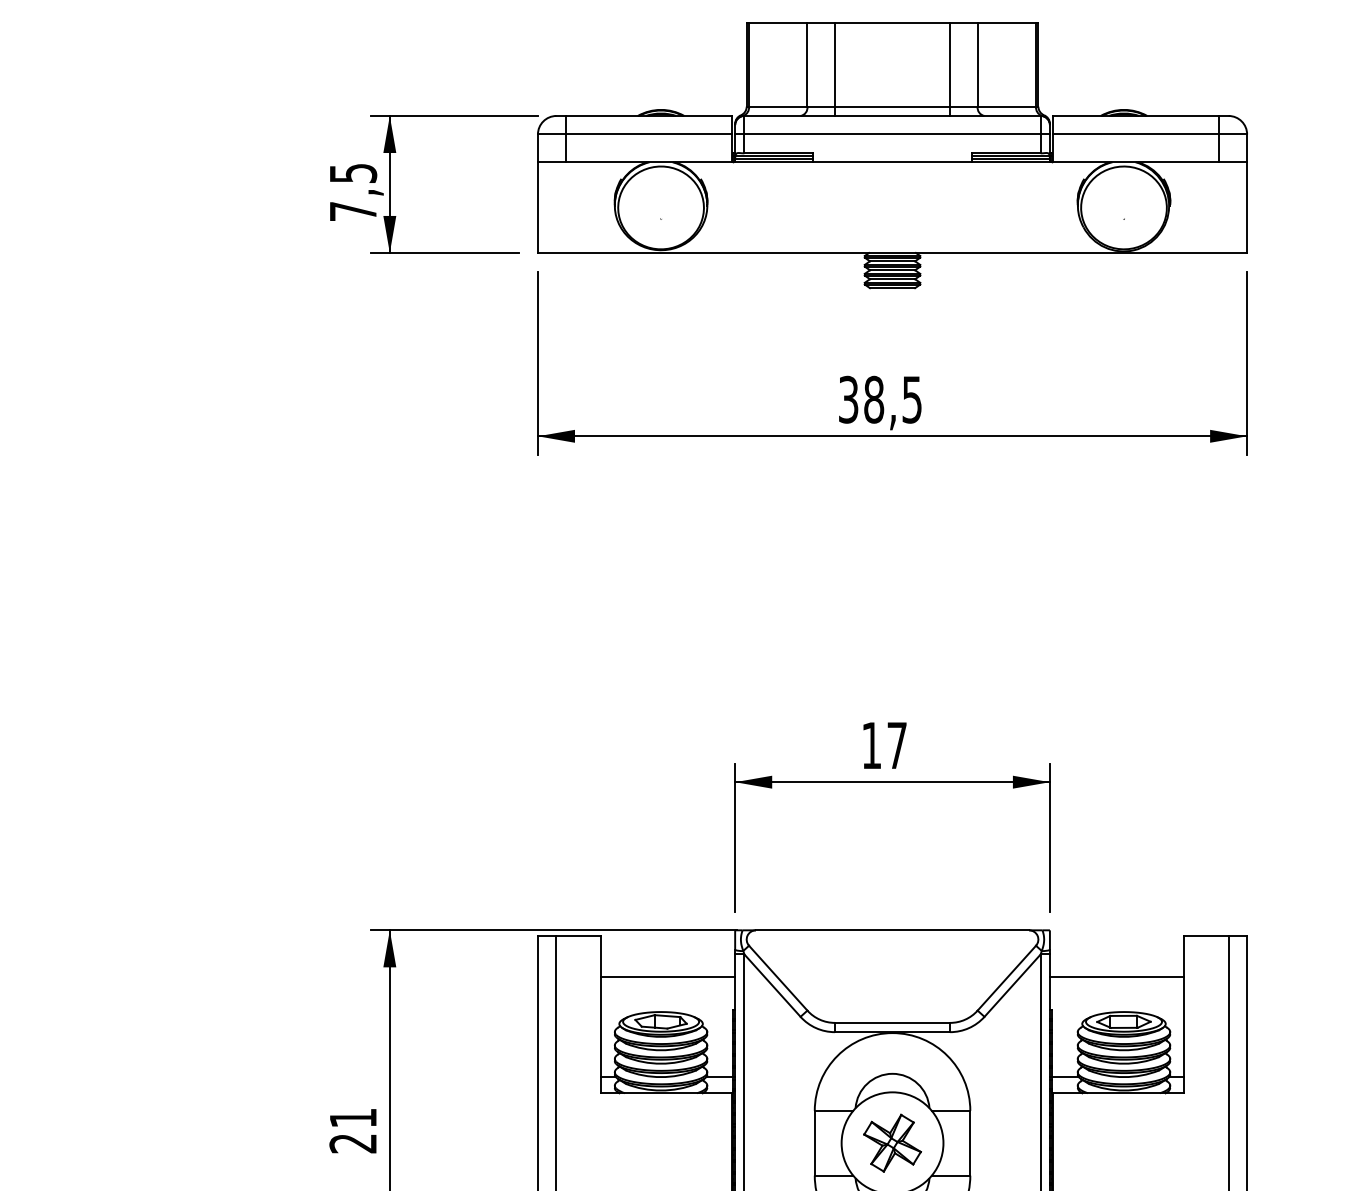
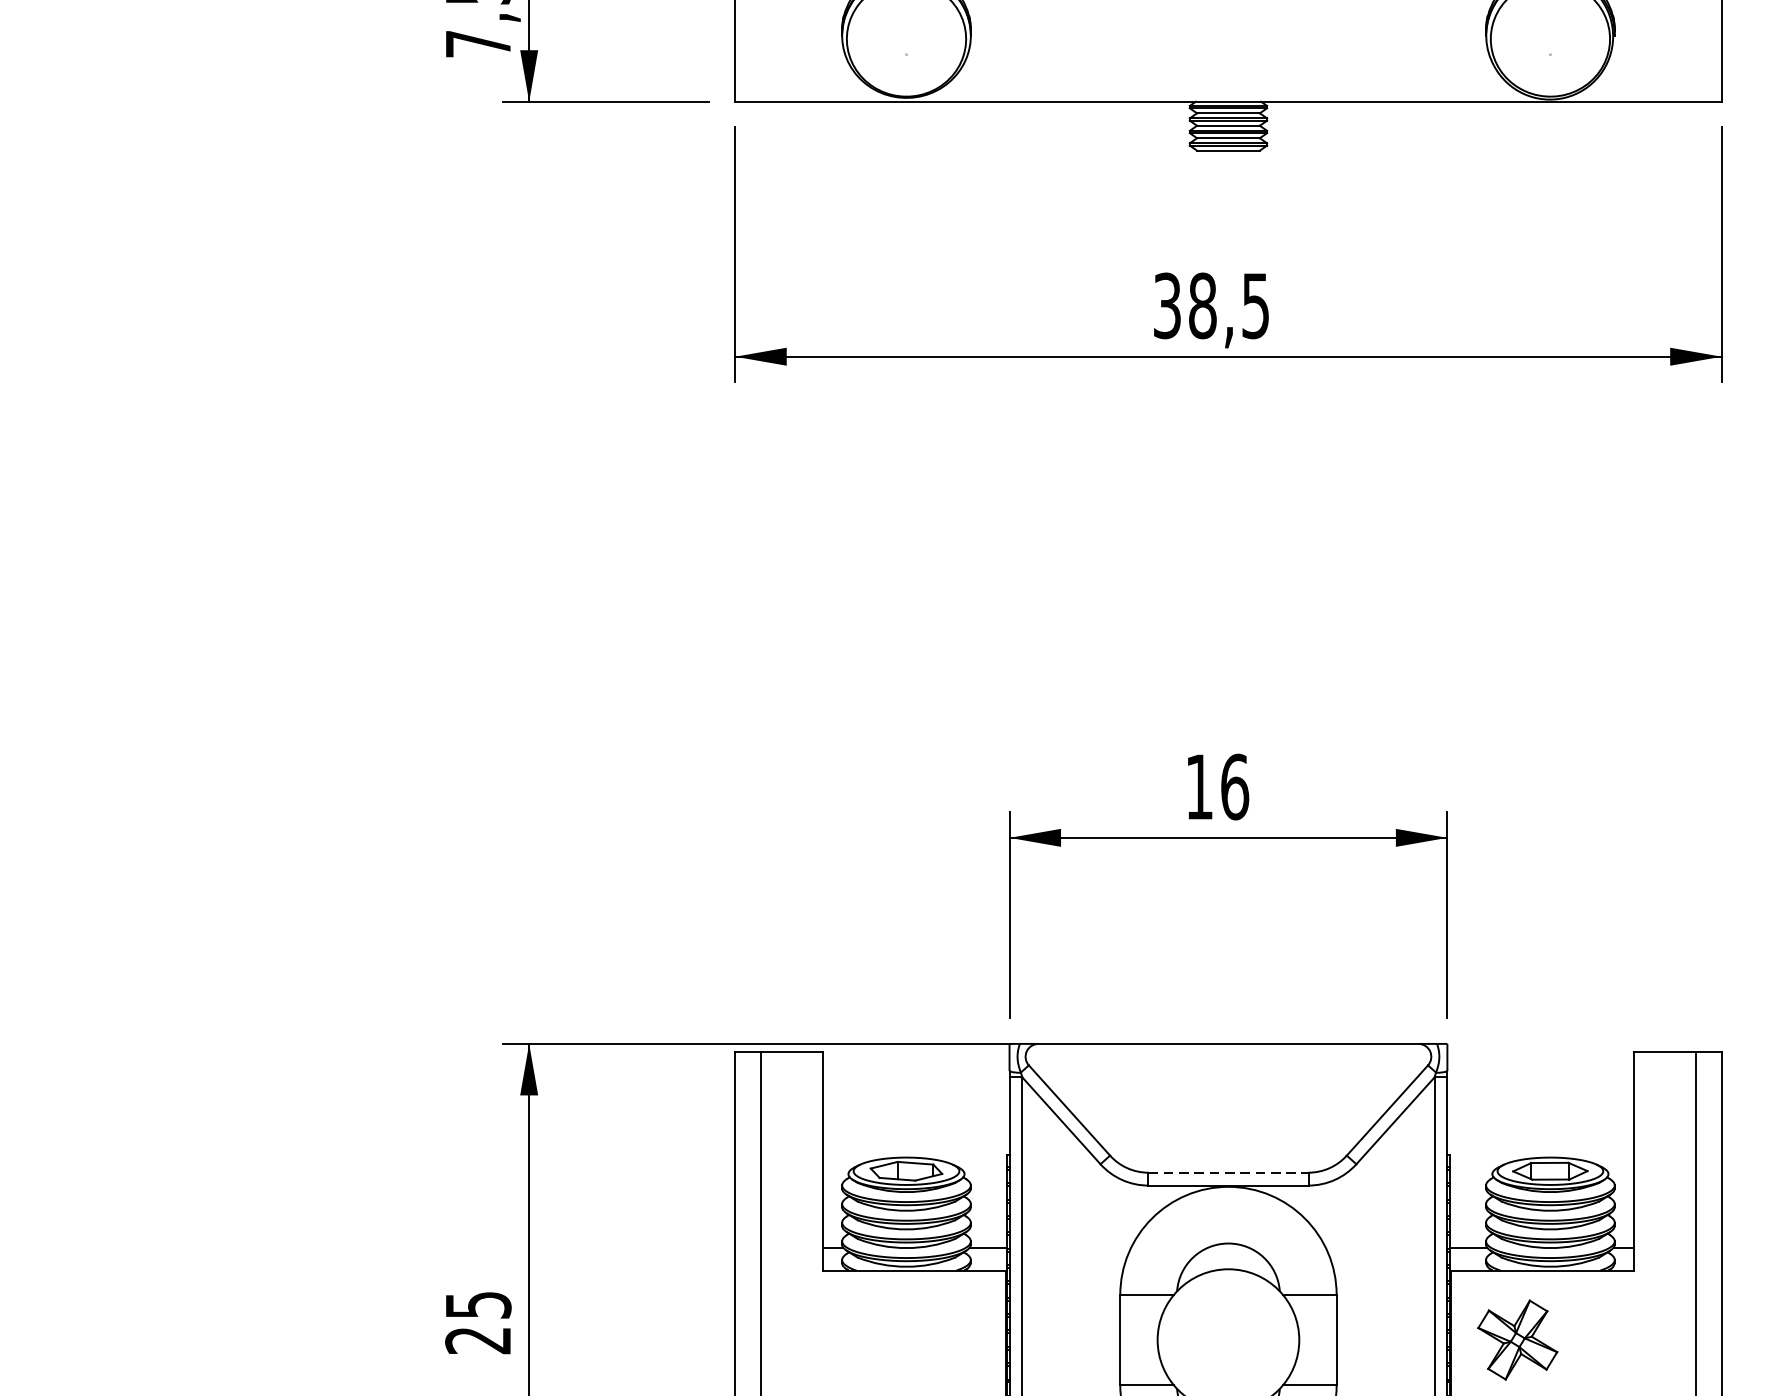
text: (897, 745) -> (1235, 786), 17 -> 16
line: (667, 976) -> (915, 1108), removed
line: (1116, 976) -> (1539, 1108), removed
line: (892, 1022) -> (1228, 1172), solid -> dashed
text: (353, 1118) -> (478, 1305), 21 -> 25
part: (892, 1142) -> (1517, 1339), moved

